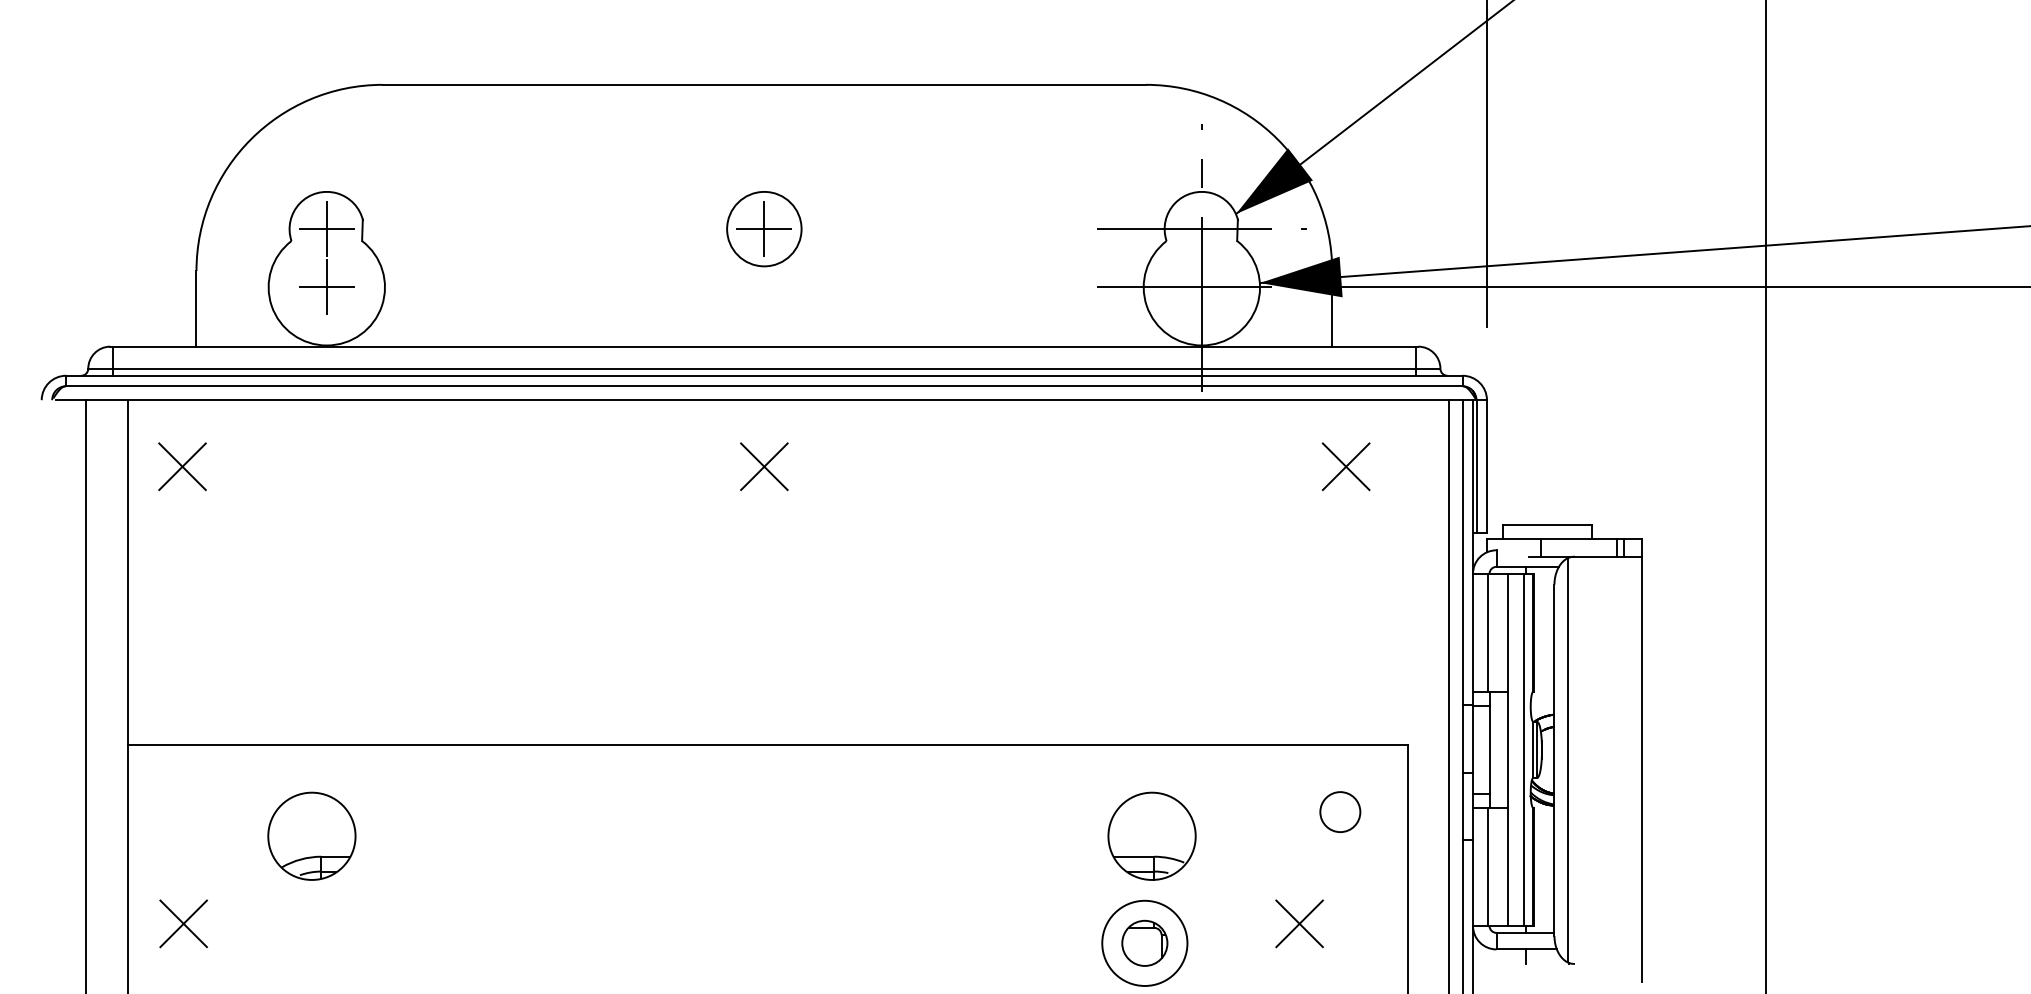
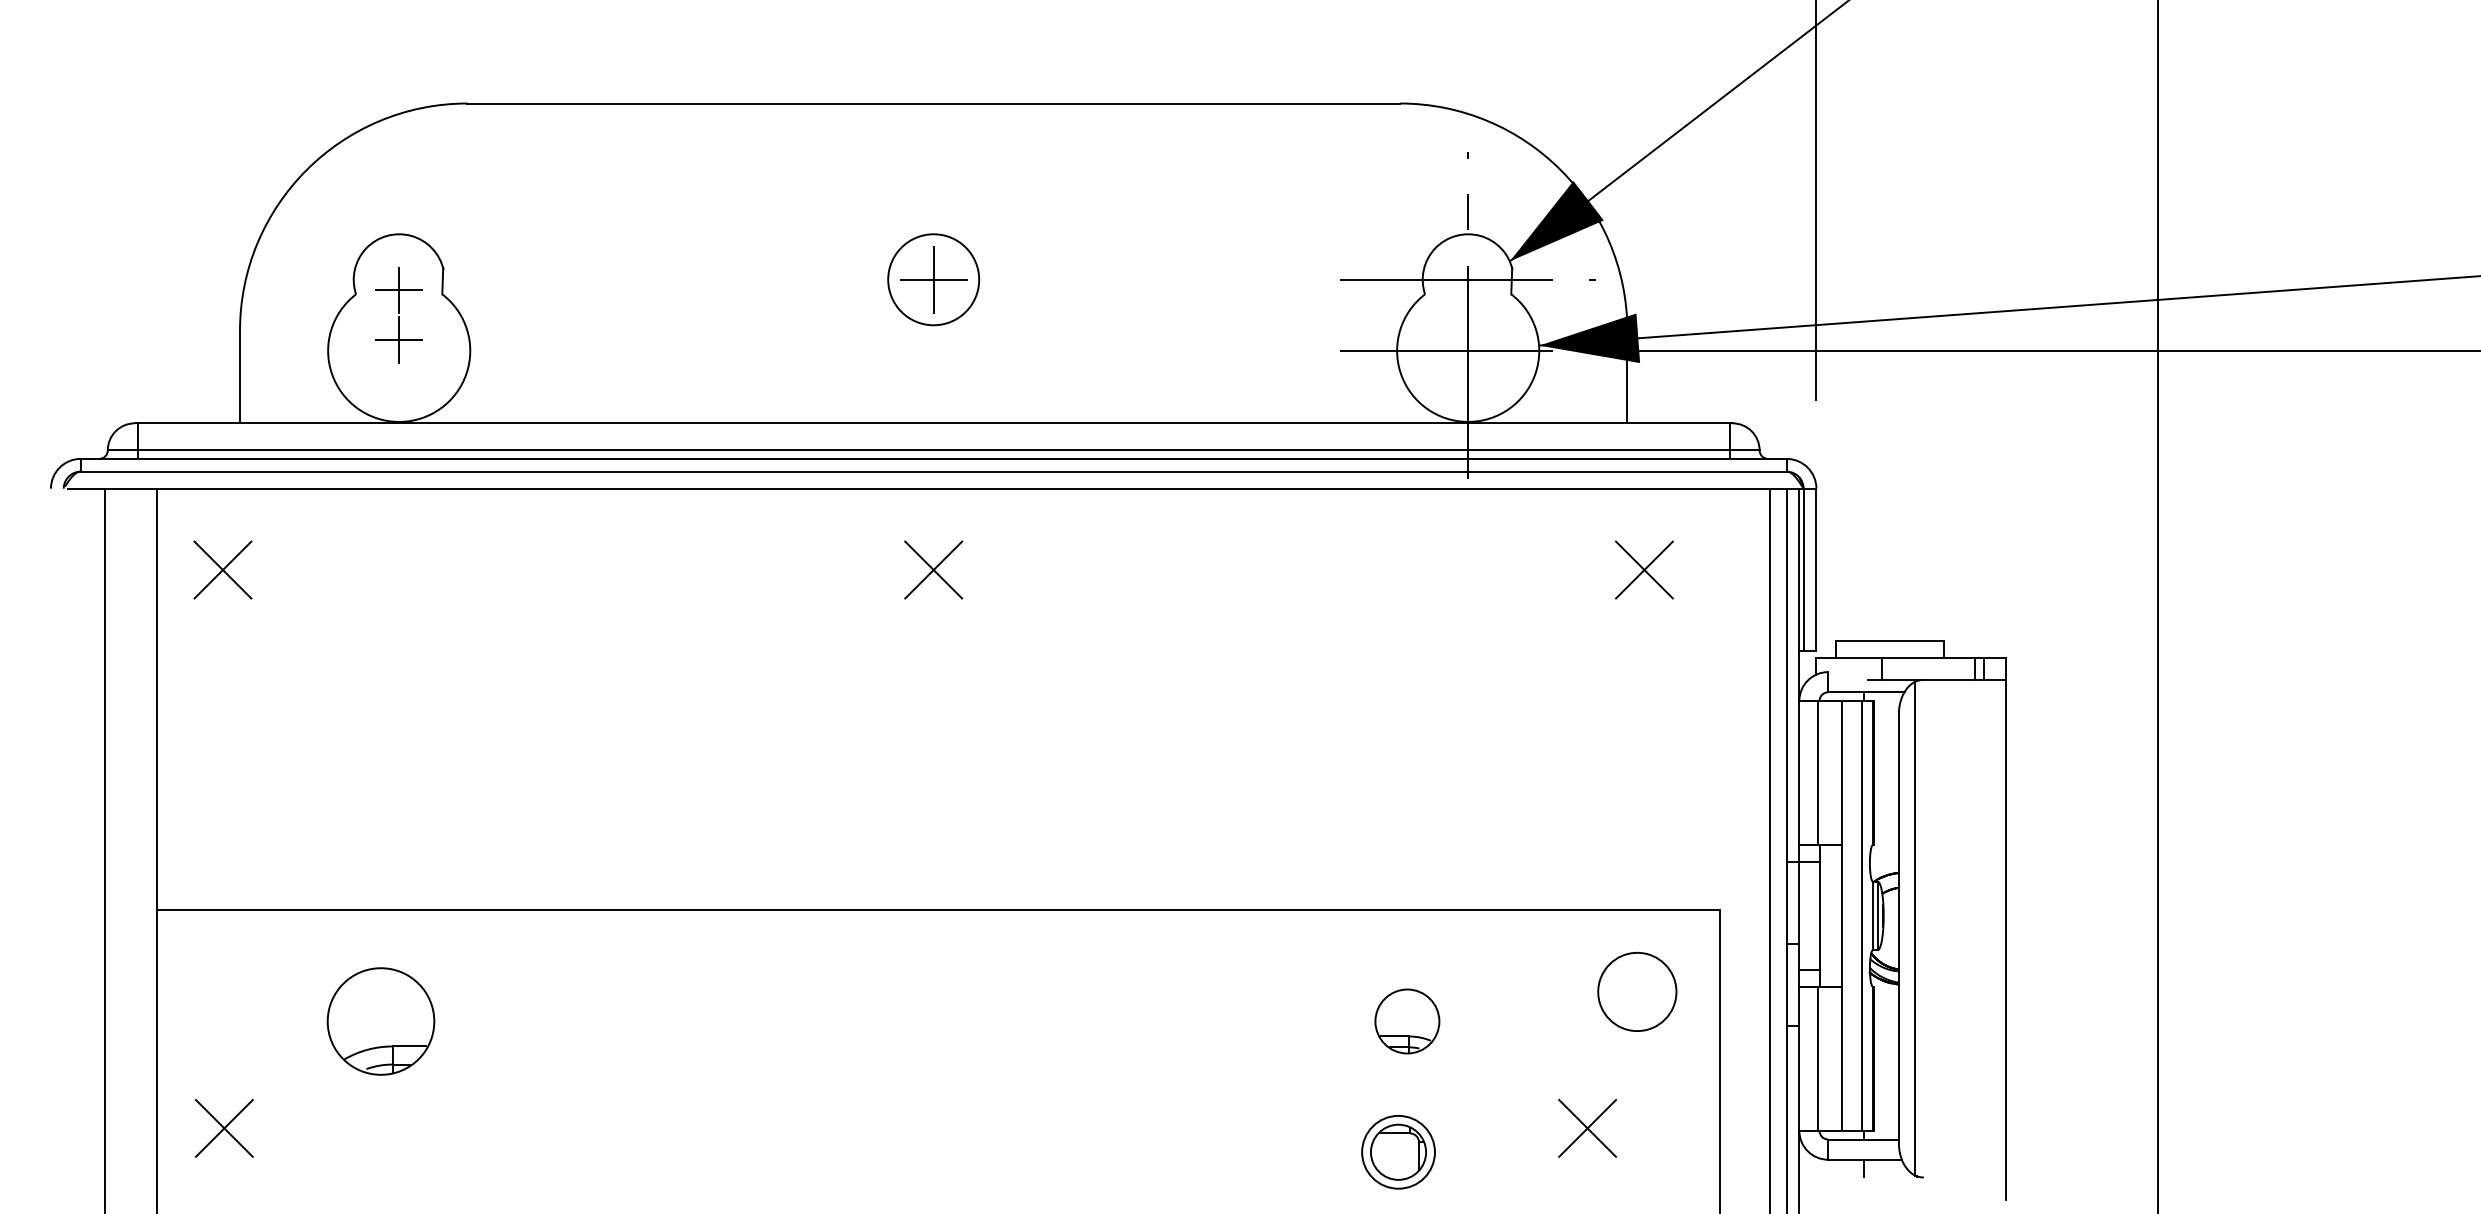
part: (326, 258) -> (398, 315), size x0.7
circle: (1339, 811) -> (1636, 991), size x1.6
part: (1152, 836) -> (1407, 1021), size x0.6
circle: (1144, 943) -> (1398, 1152), size x0.7

